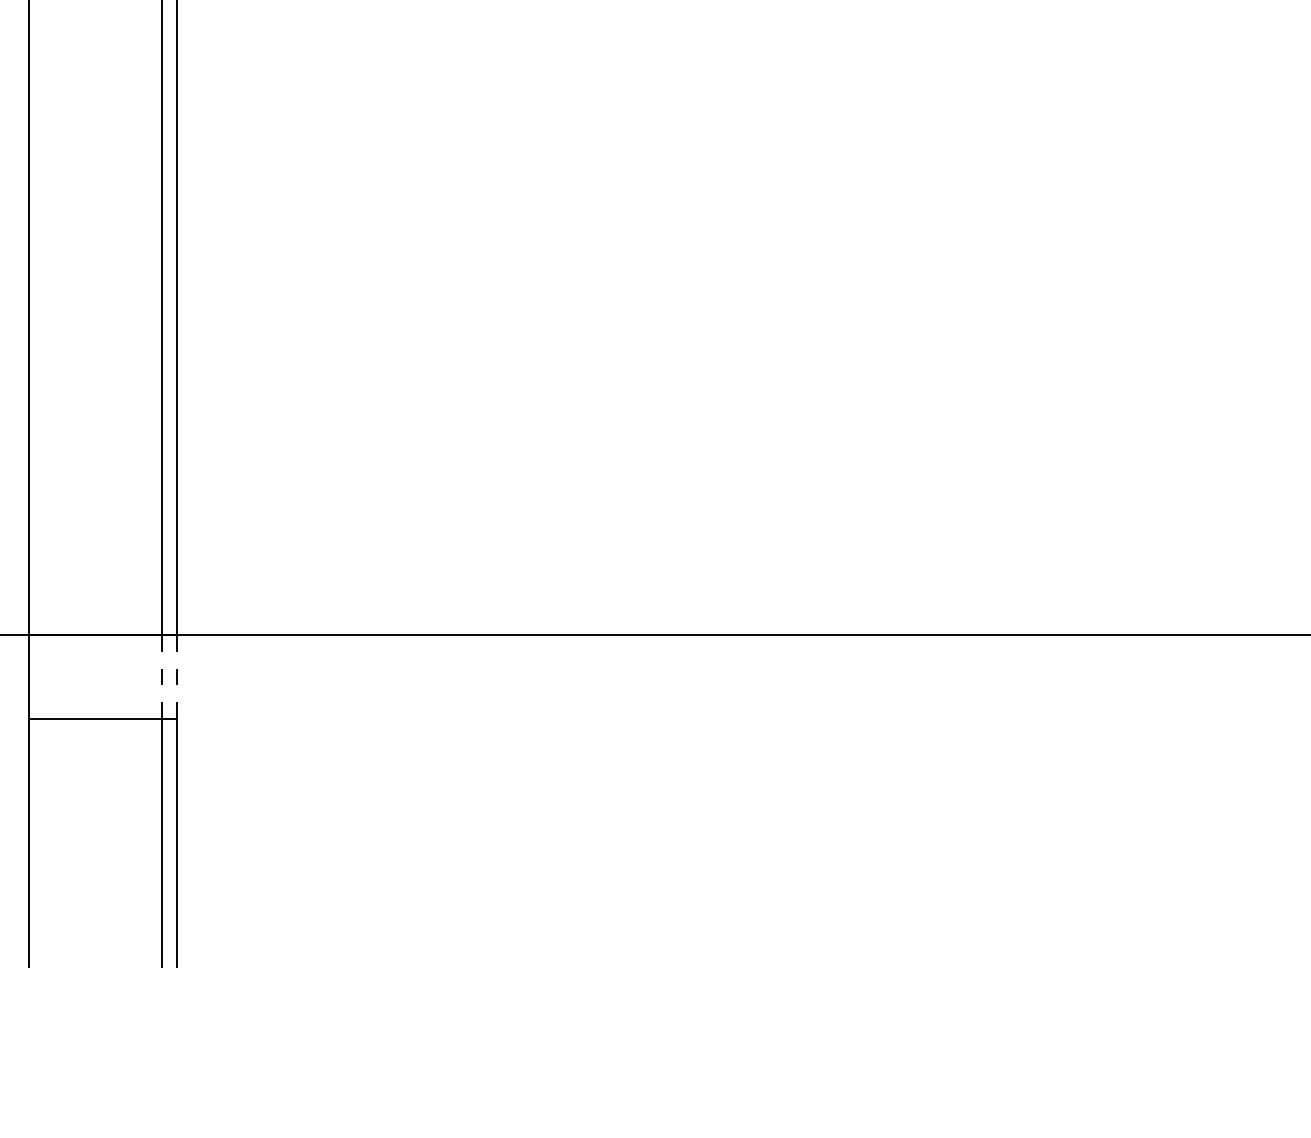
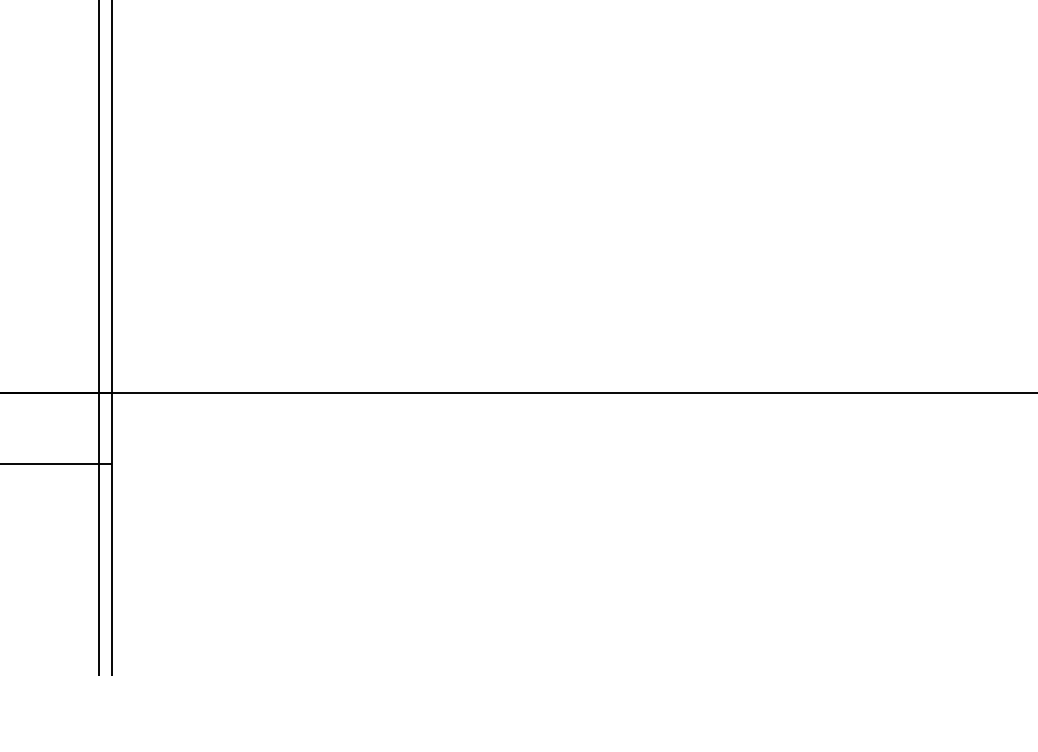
line: (161, 677) -> (99, 428), dashed -> solid
line: (176, 677) -> (112, 428), dashed -> solid

